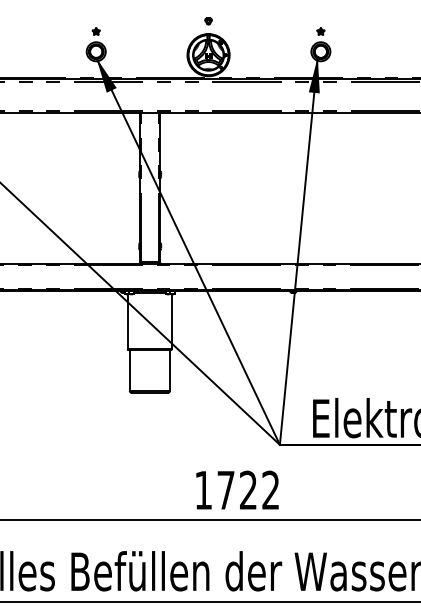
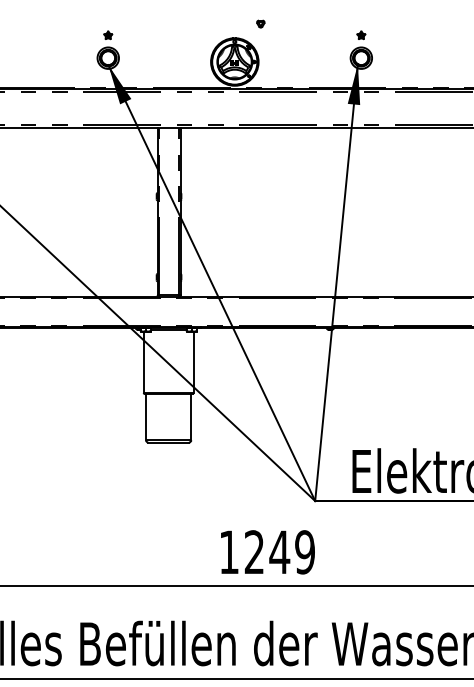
part: (208, 21) -> (260, 23), moved
text: (248, 490) -> (279, 552), 1722 -> 1249

